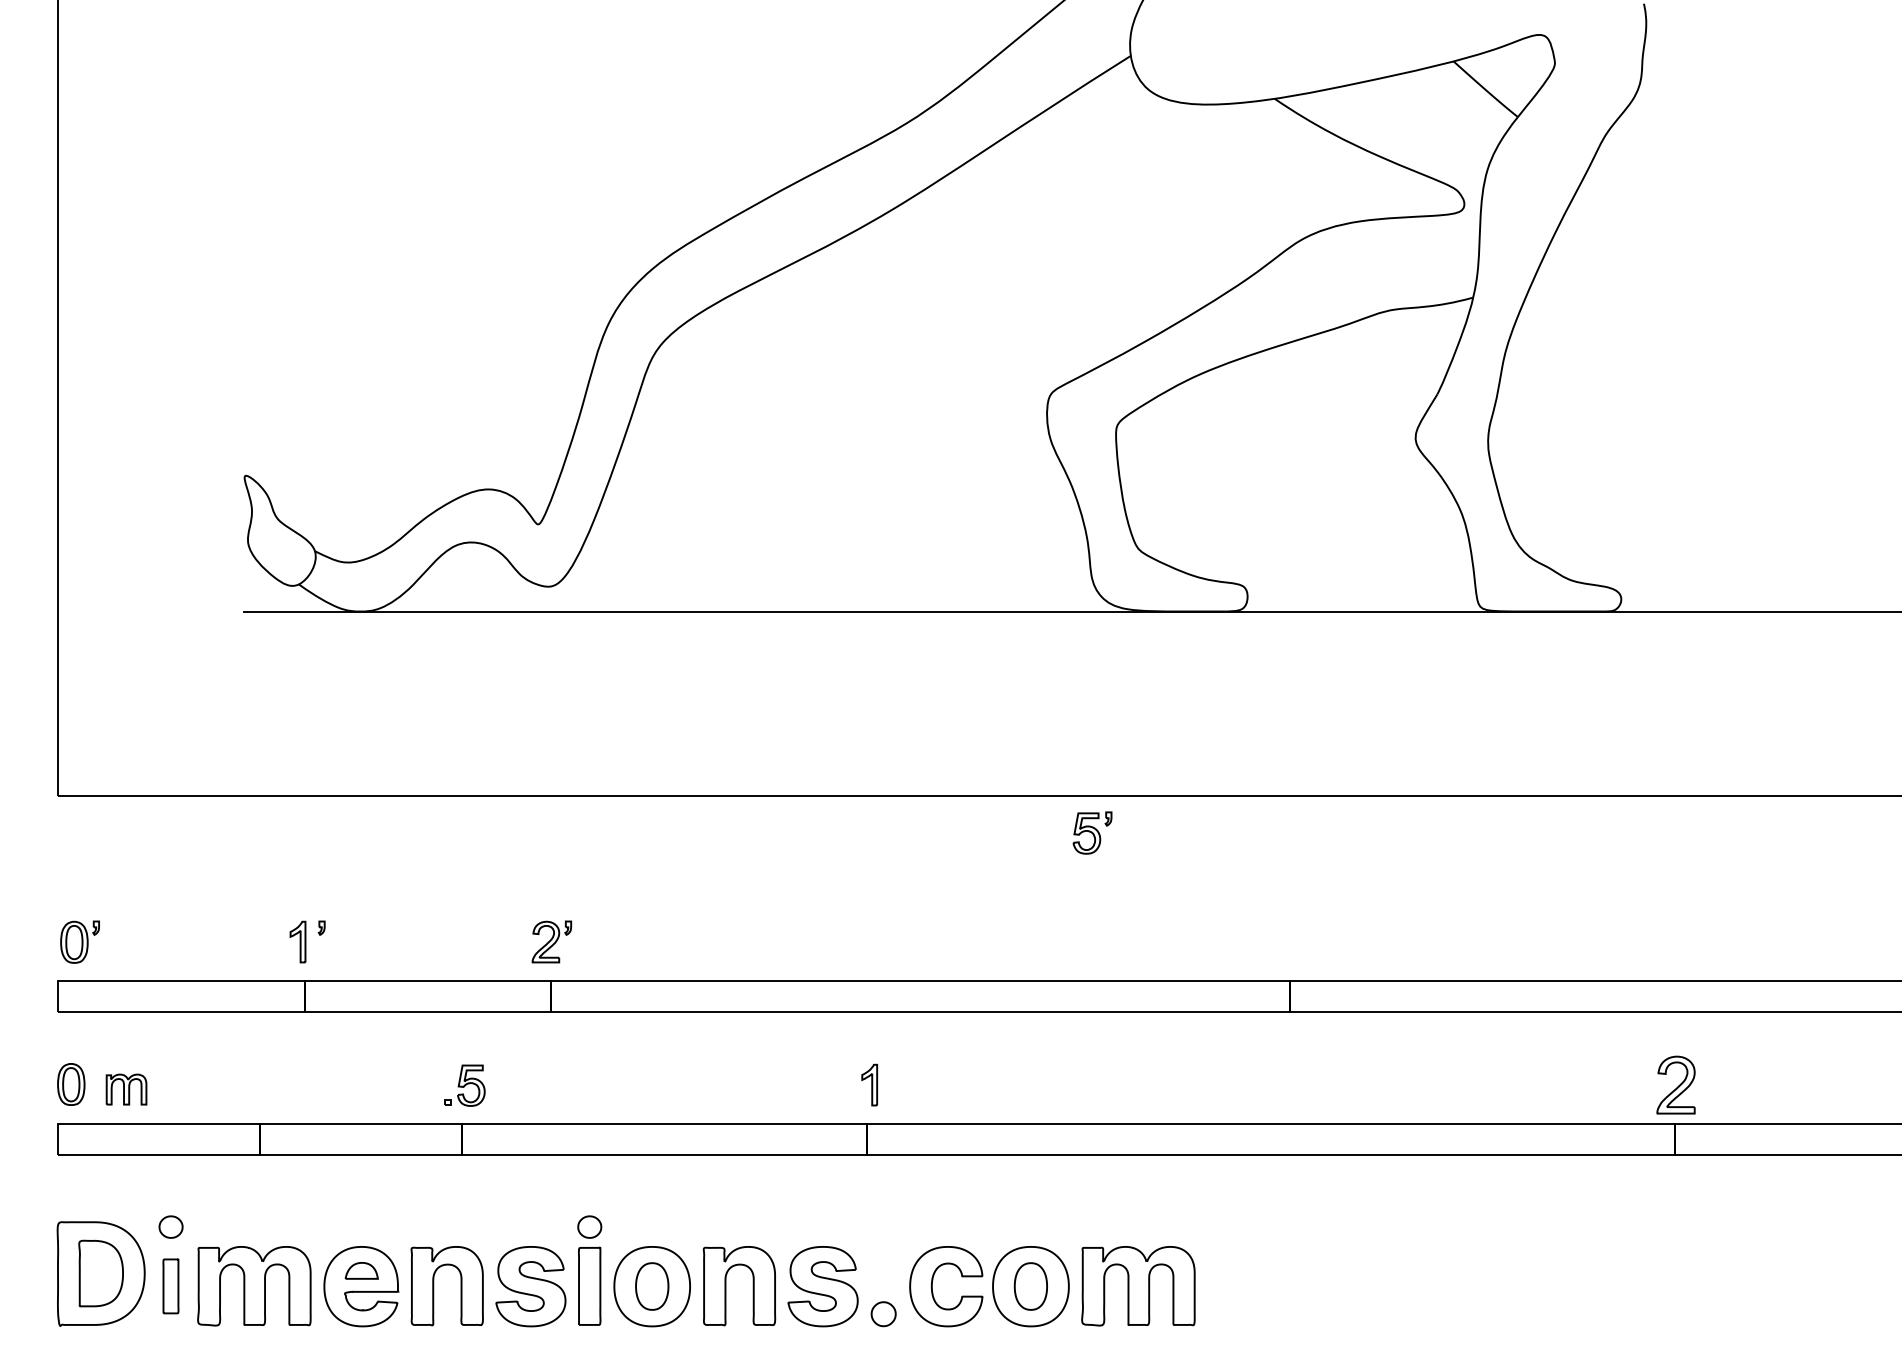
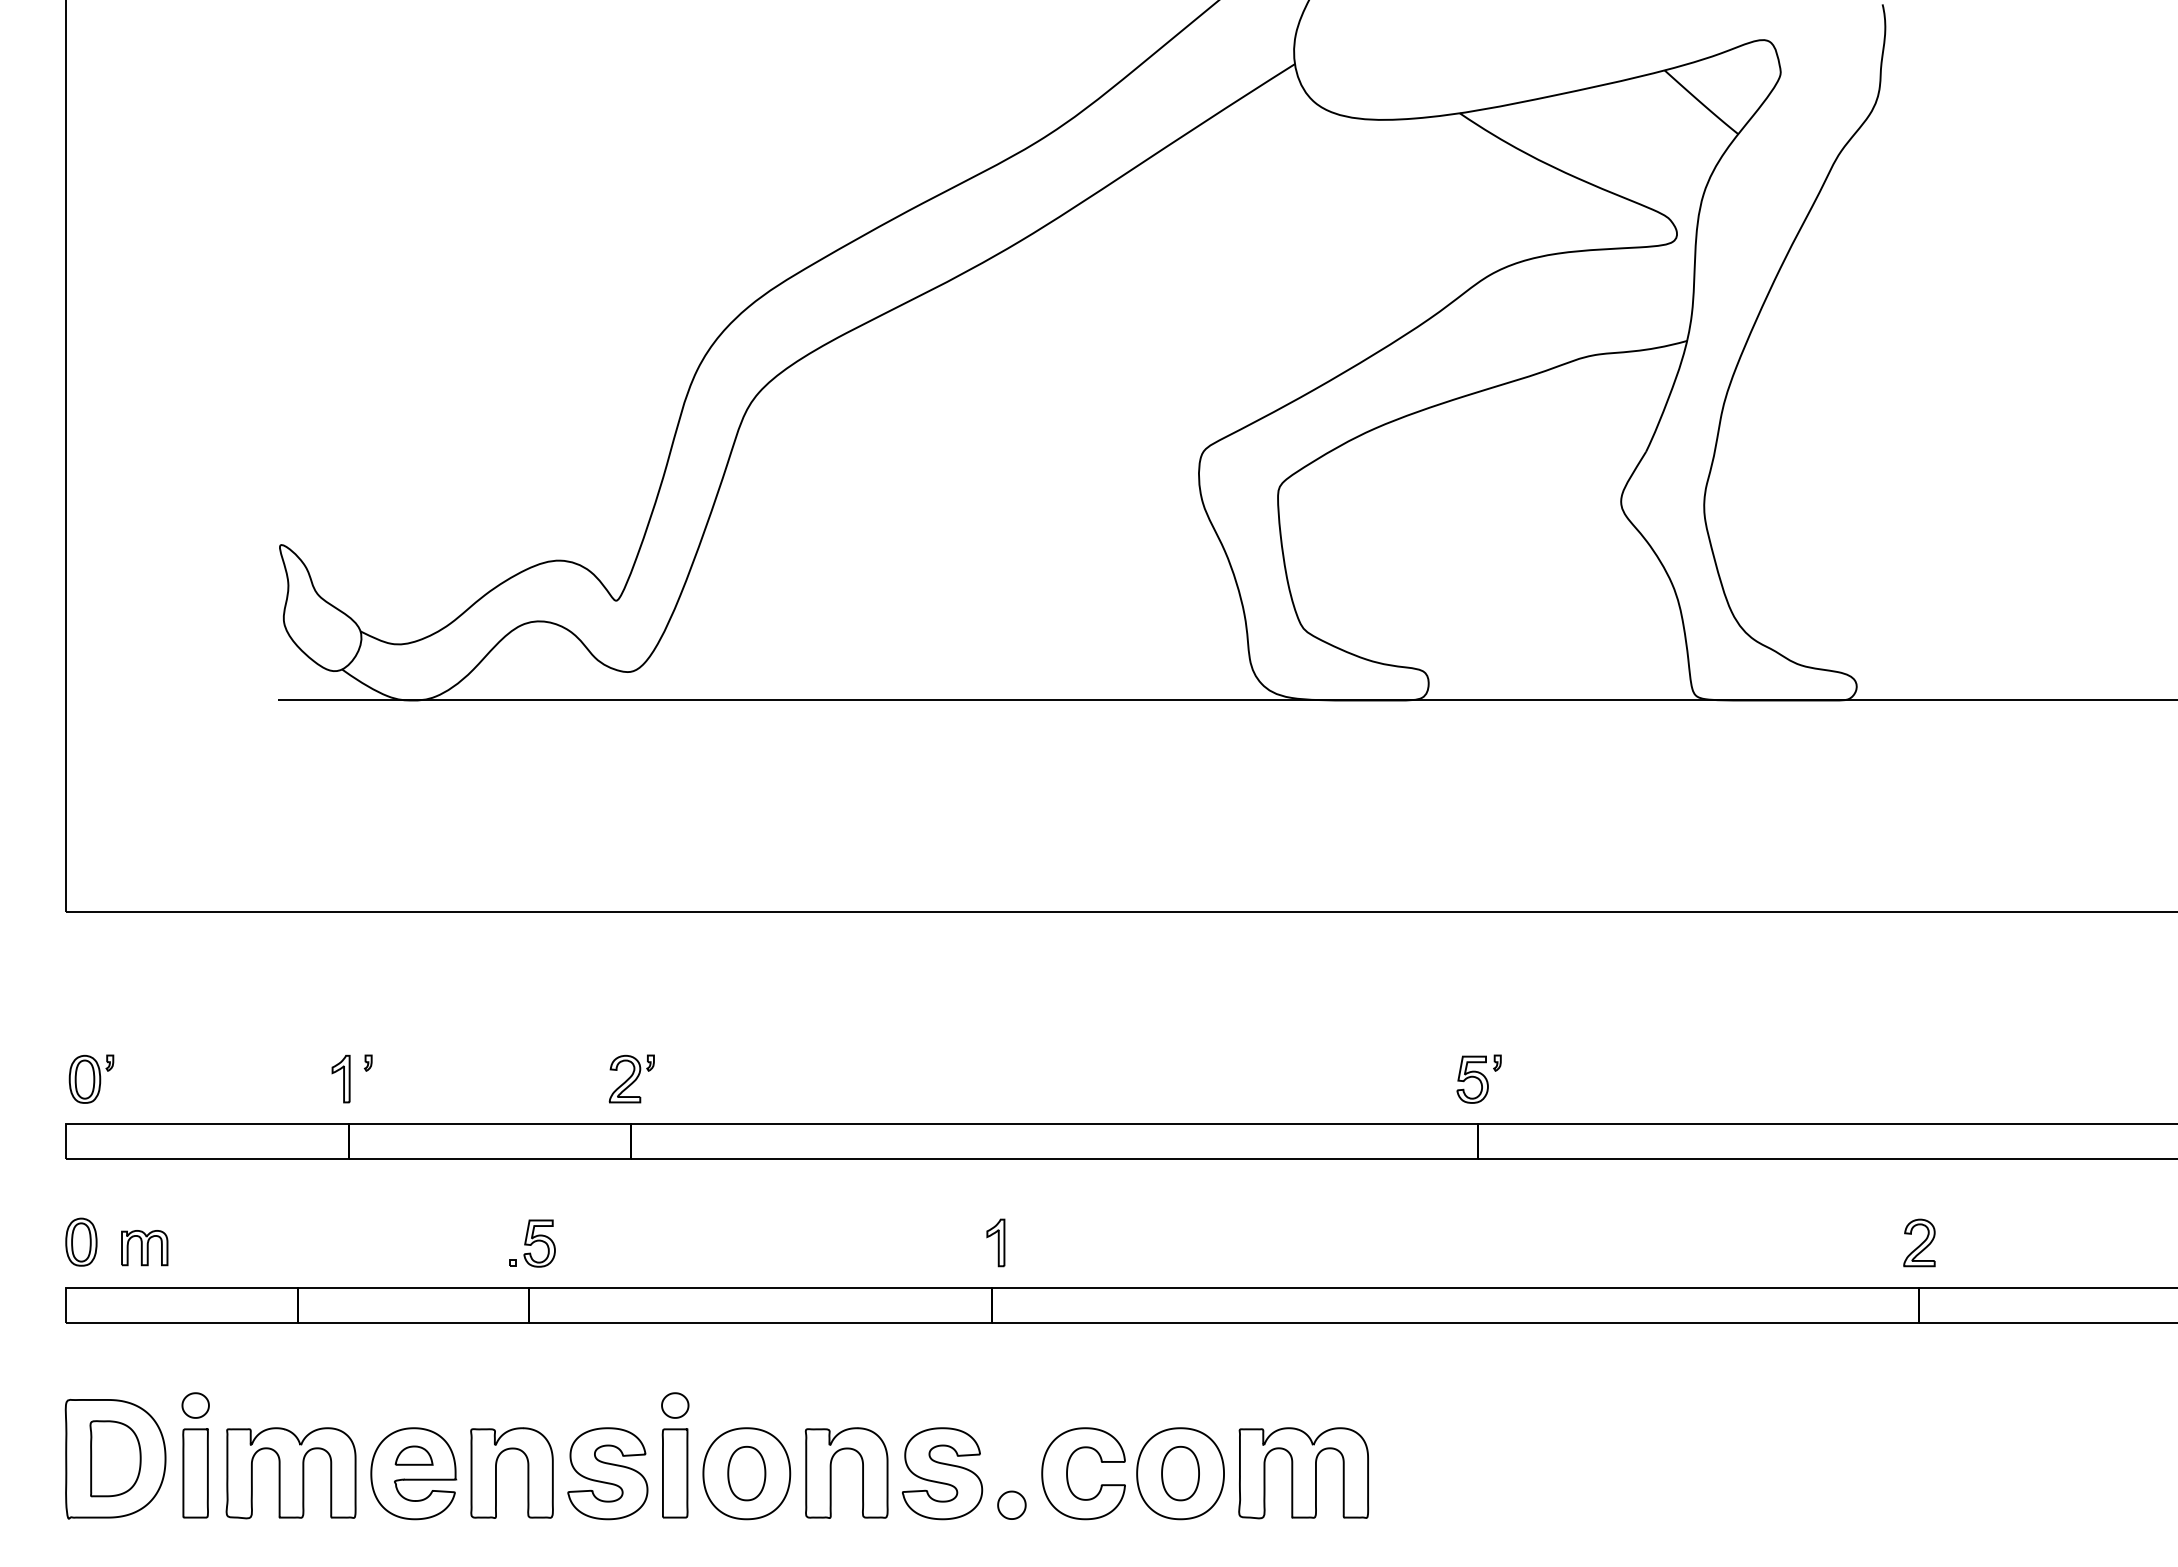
part: (1092, 832) -> (1478, 1078), moved
part: (1676, 1084) -> (1919, 1242), size x0.71
part: (170, 1286) -> (195, 1473), size x1.43

